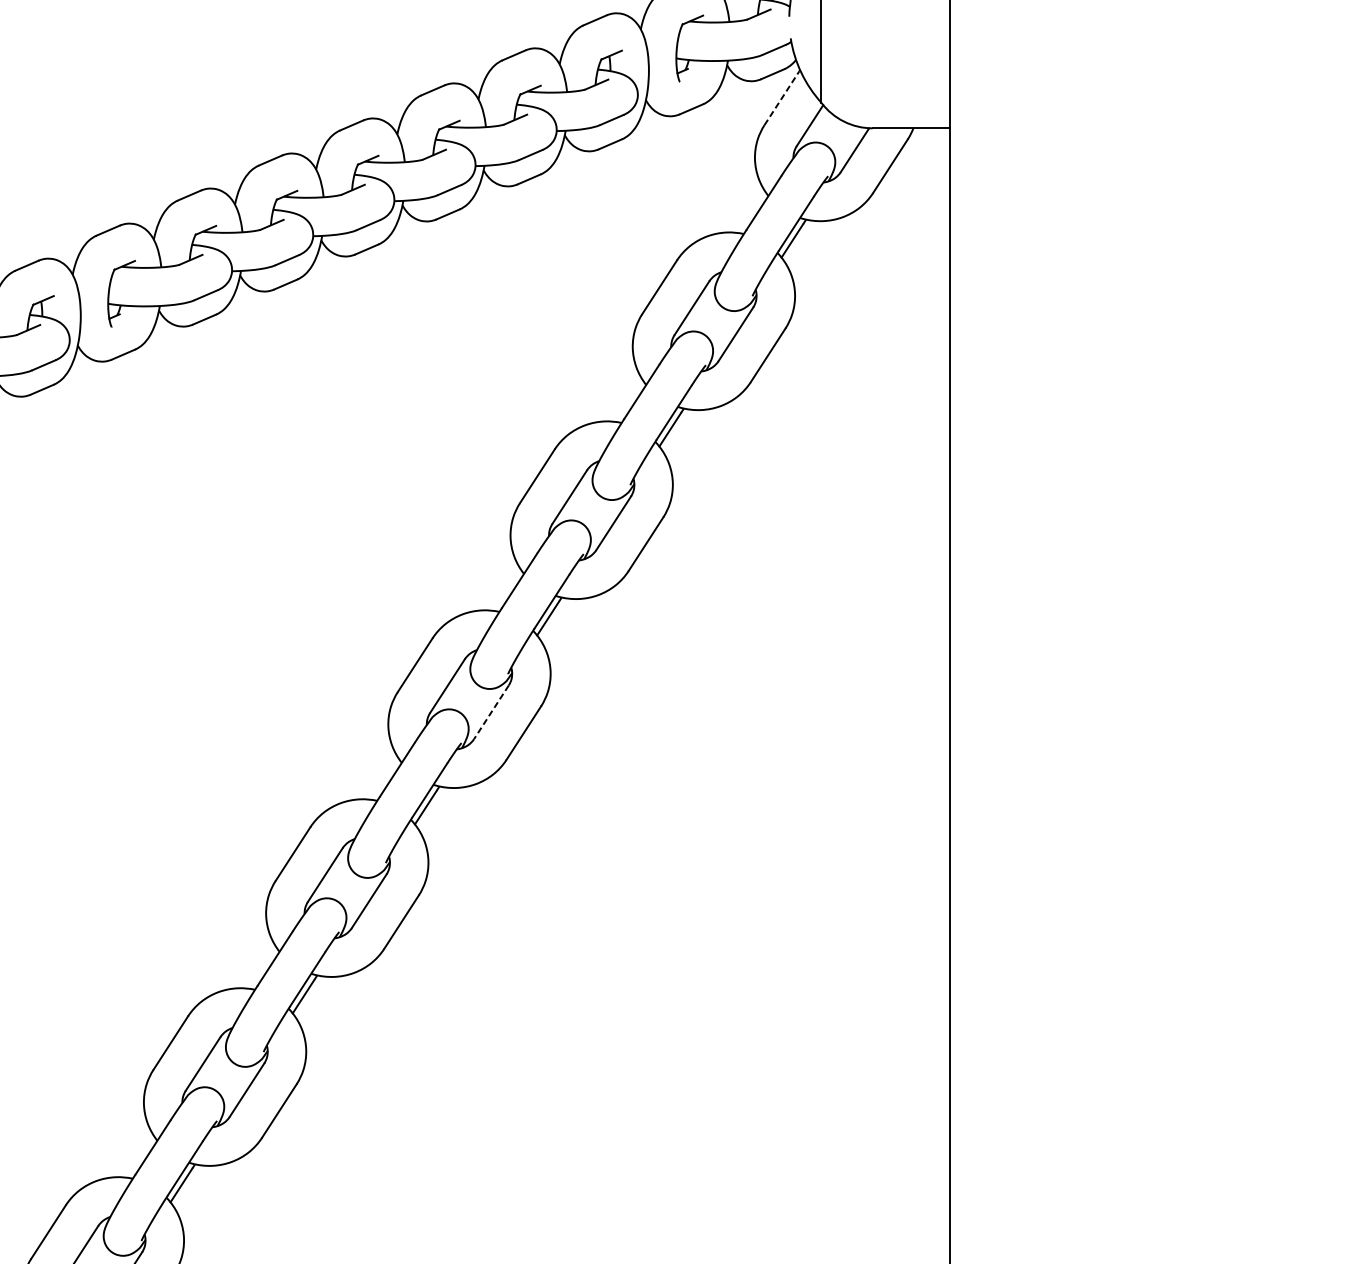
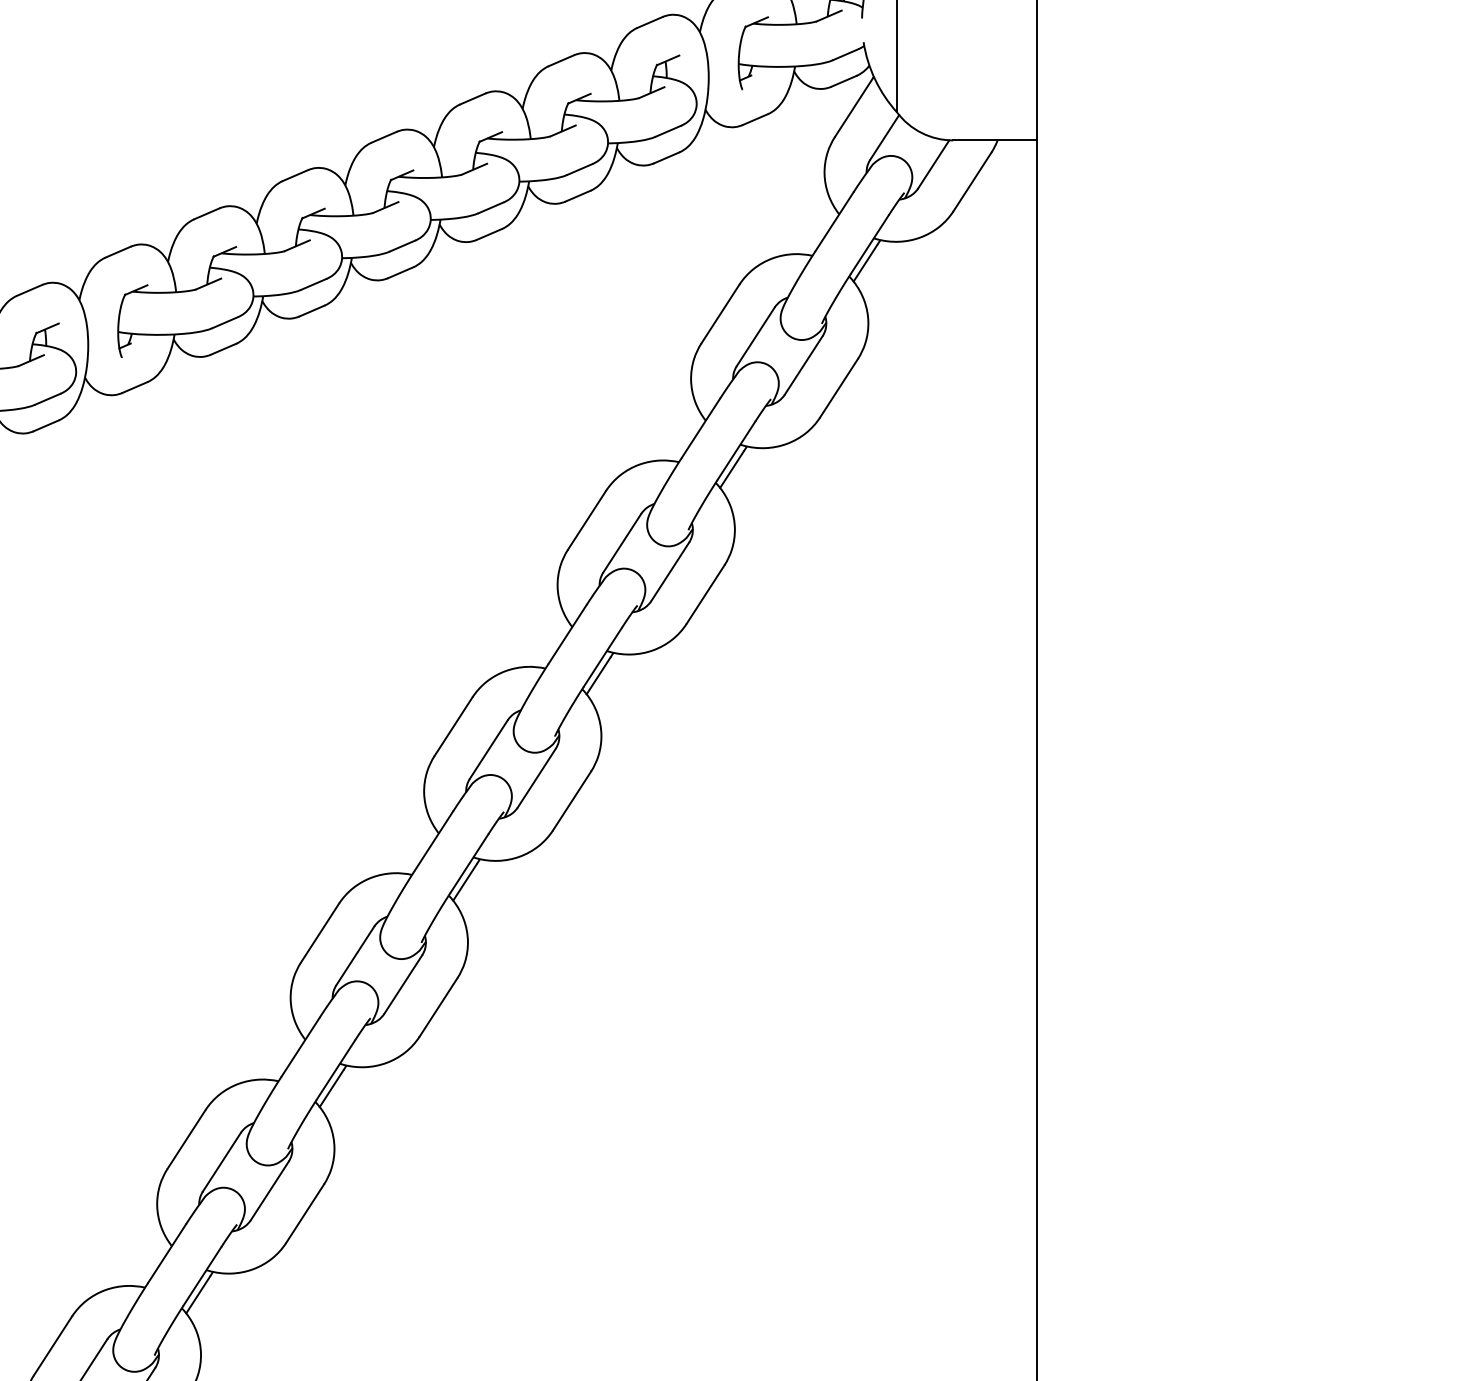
line: (781, 98) -> (853, 107), dashed -> solid
line: (491, 712) -> (536, 778), dashed -> solid

